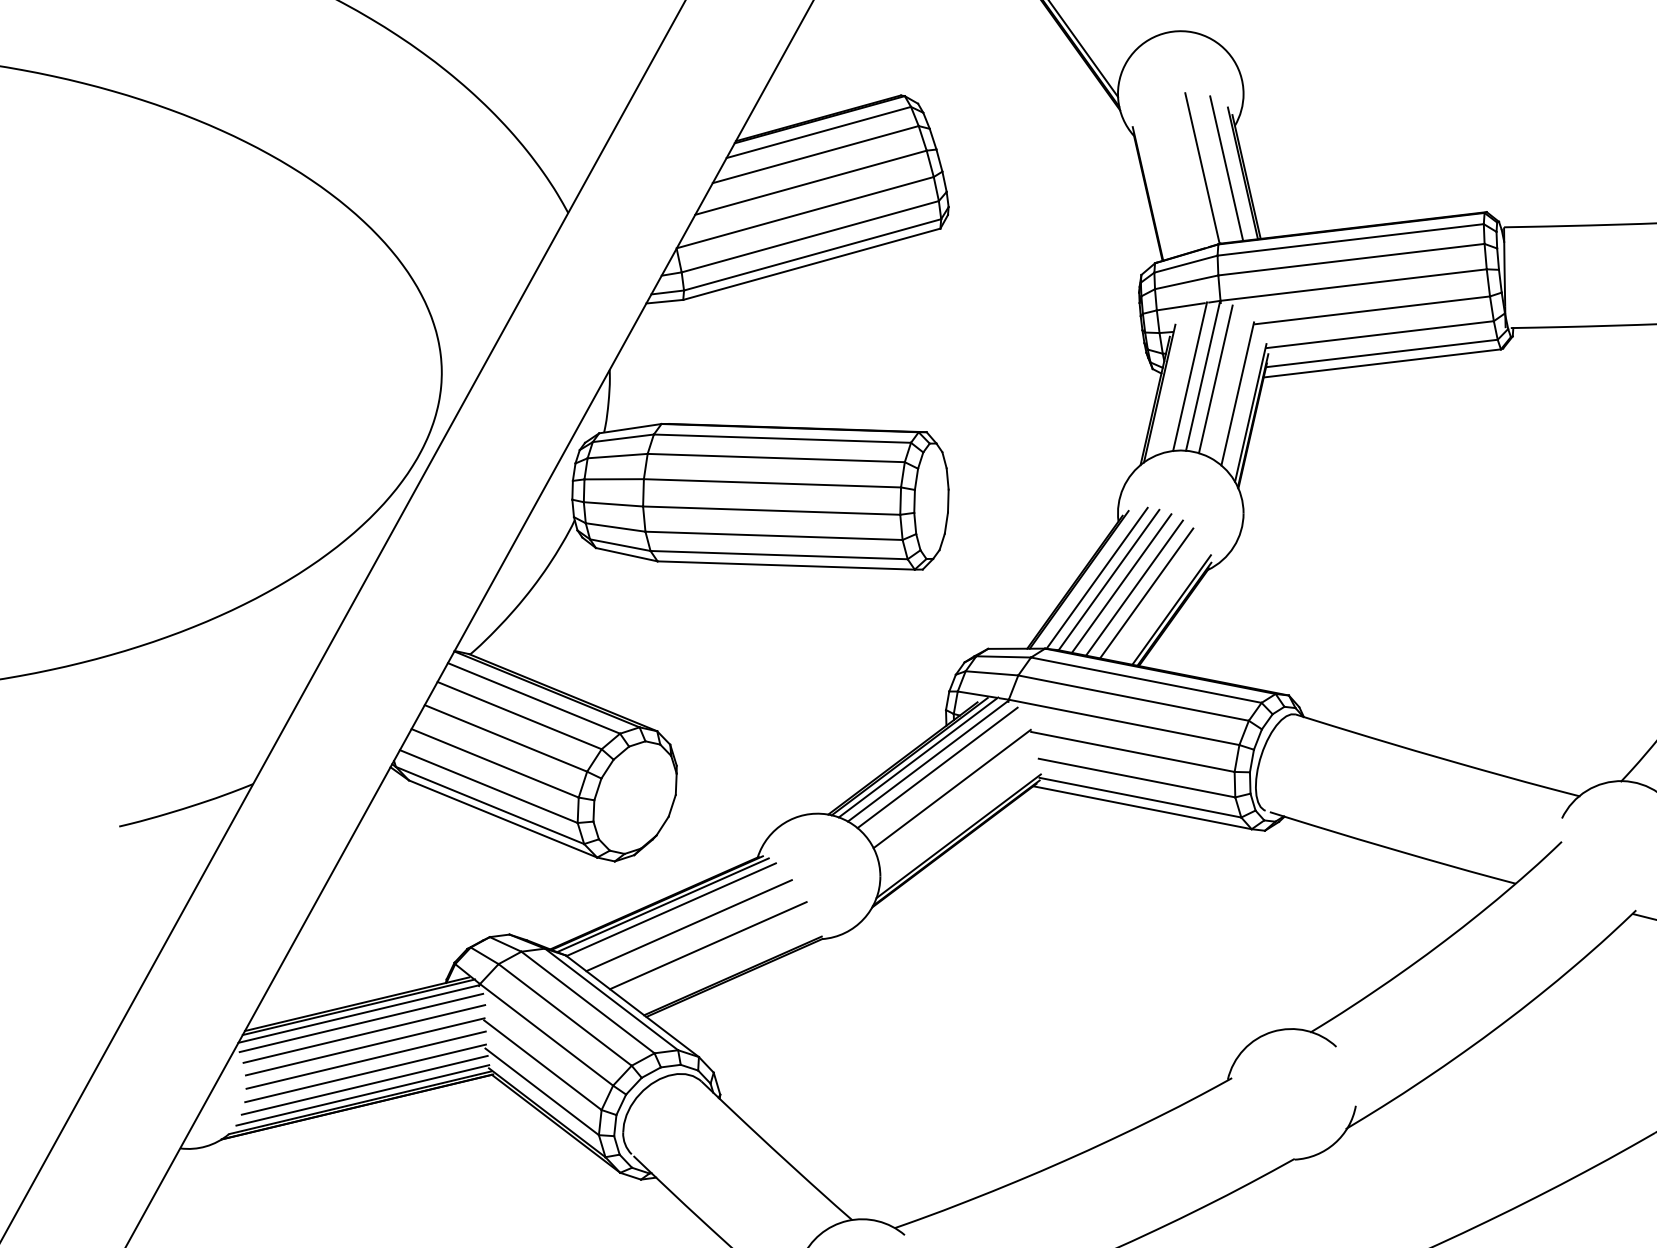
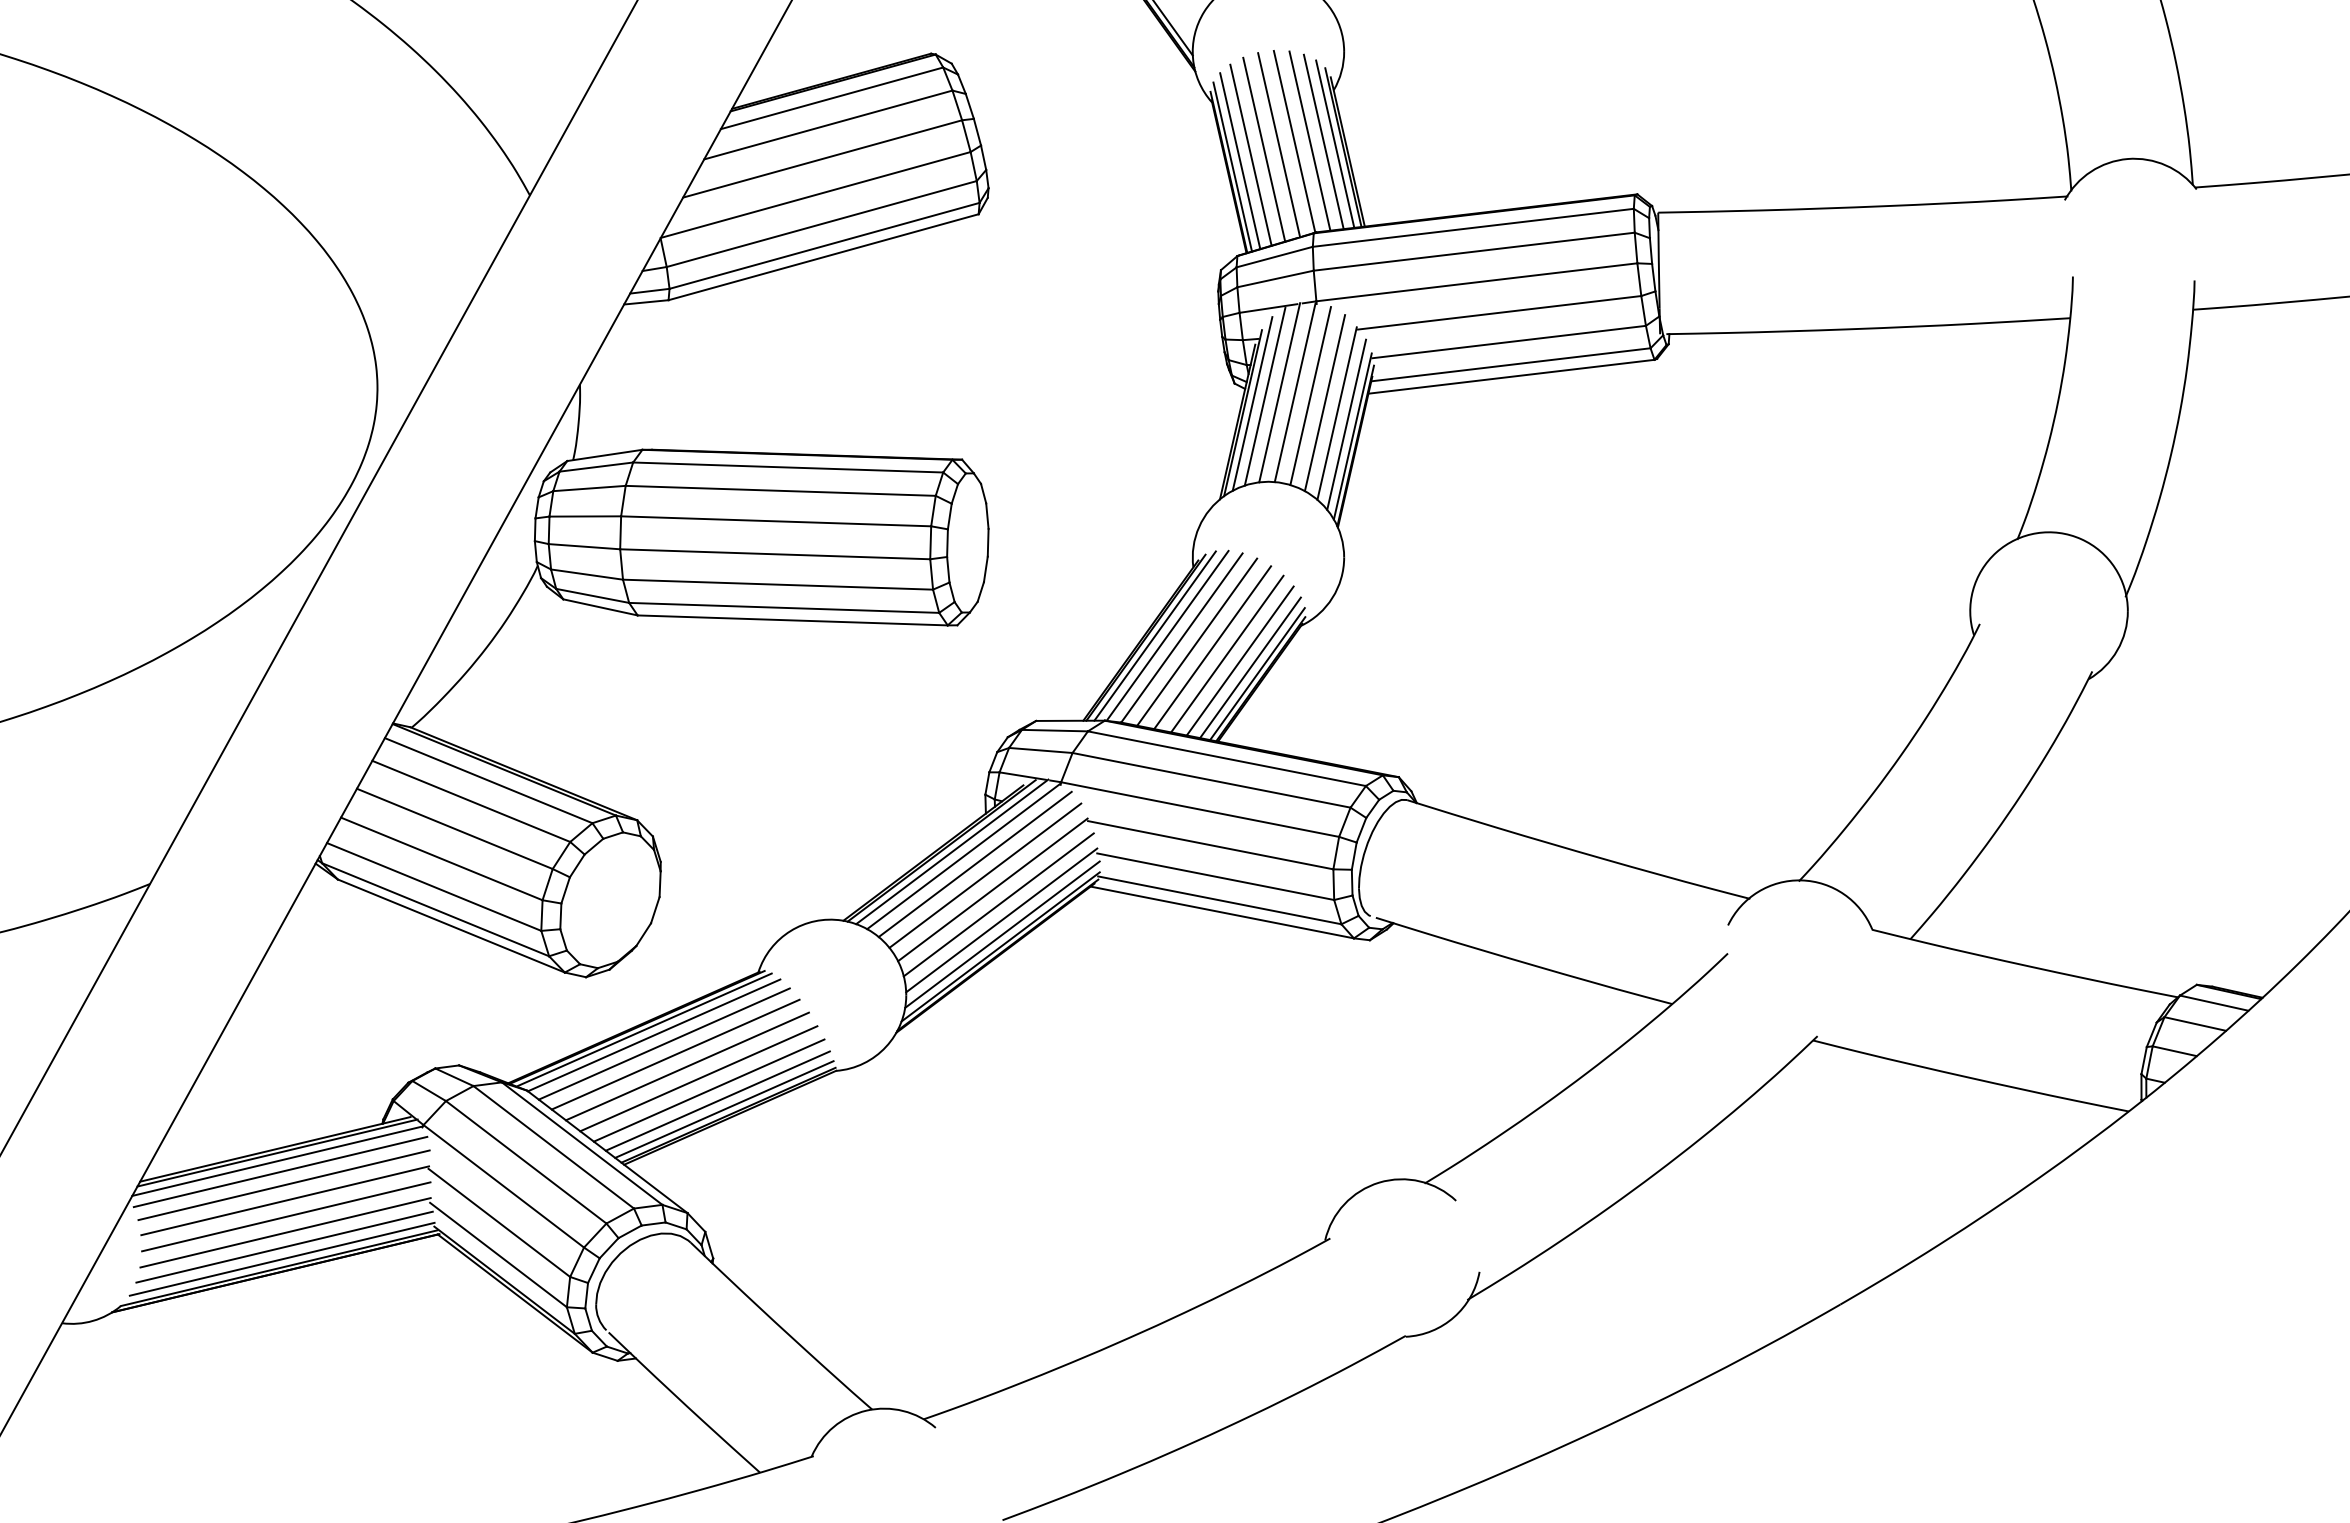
line: (1214, 167) -> (1309, 140), added
line: (1236, 169) -> (1335, 143), added
line: (1189, 171) -> (1279, 145), added
line: (1177, 174) -> (1264, 149), added
line: (1165, 179) -> (1250, 154), added
line: (1157, 184) -> (1240, 161), added
line: (1150, 189) -> (1232, 166), added
line: (1177, 379) -> (1264, 396), added
line: (1167, 385) -> (1252, 403), added
line: (1227, 385) -> (1324, 403), added
line: (1245, 403) -> (1346, 424), added
line: (1086, 578) -> (1154, 635), added
line: (1156, 598) -> (1239, 660), added
line: (1165, 604) -> (1250, 667), added
line: (946, 777) -> (985, 875), added
line: (956, 801) -> (998, 904), added
line: (959, 814) -> (1001, 920), added
line: (960, 826) -> (1002, 934), added
line: (679, 916) -> (663, 1043), added
line: (698, 935) -> (686, 1066), added
line: (716, 955) -> (708, 1090), added
line: (723, 963) -> (717, 1100), added
line: (729, 971) -> (724, 1109), added

